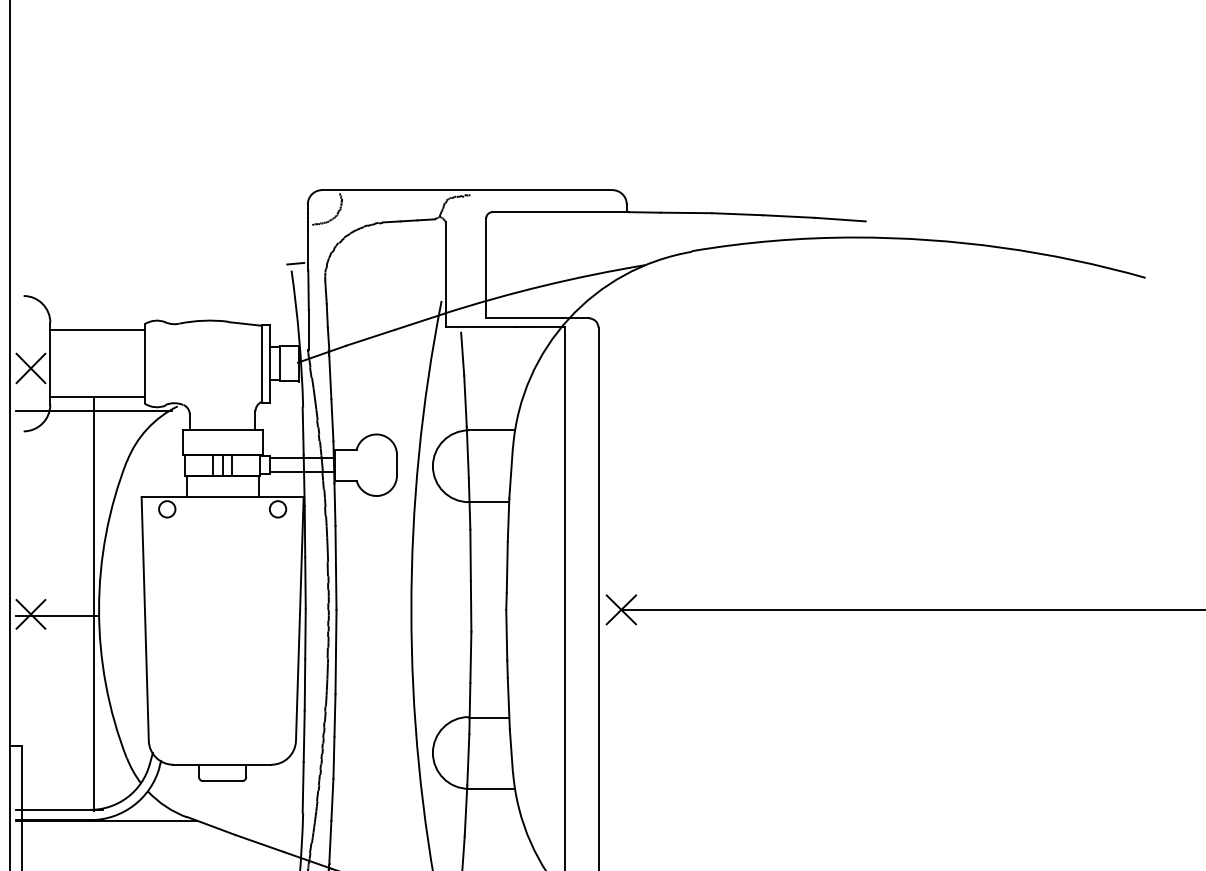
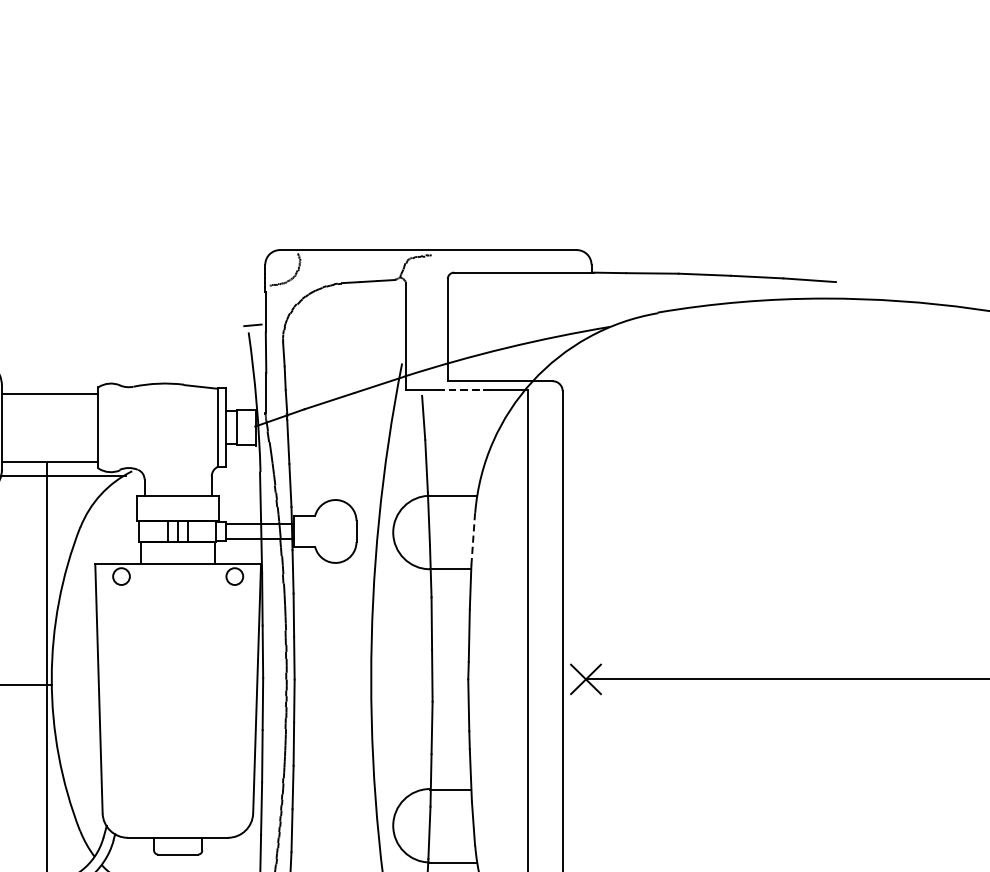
line: (502, 326) -> (464, 389), solid -> dashed
line: (511, 472) -> (473, 538), solid -> dashed

